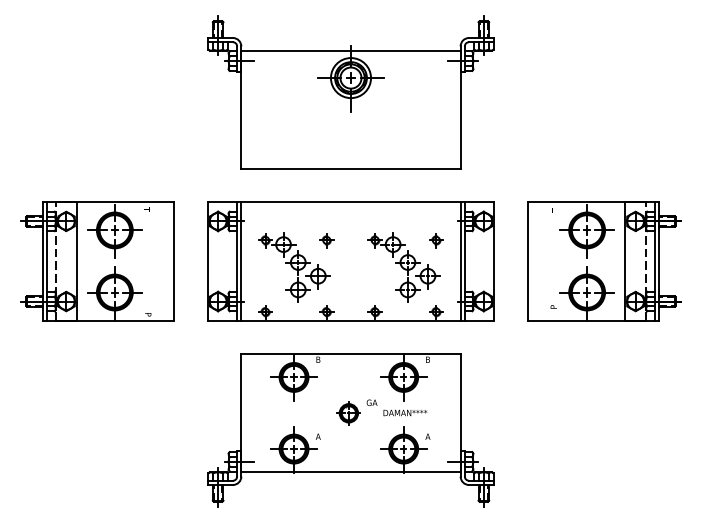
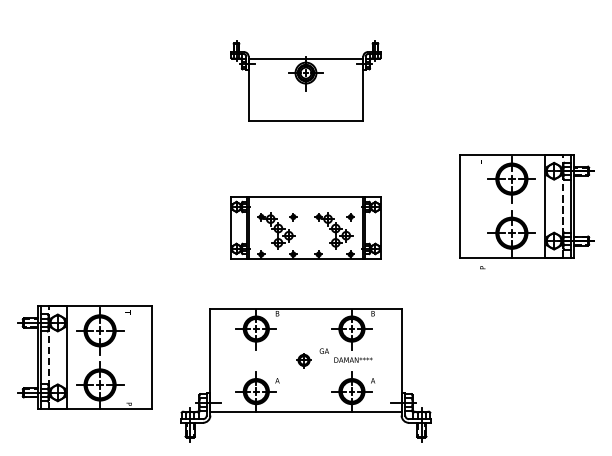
part: (350, 92) -> (305, 80), size x0.6
part: (97, 261) -> (84, 357), moved
part: (350, 261) -> (305, 228), size x0.6
part: (604, 261) -> (527, 206), moved
part: (348, 413) -> (303, 360), size x0.7

